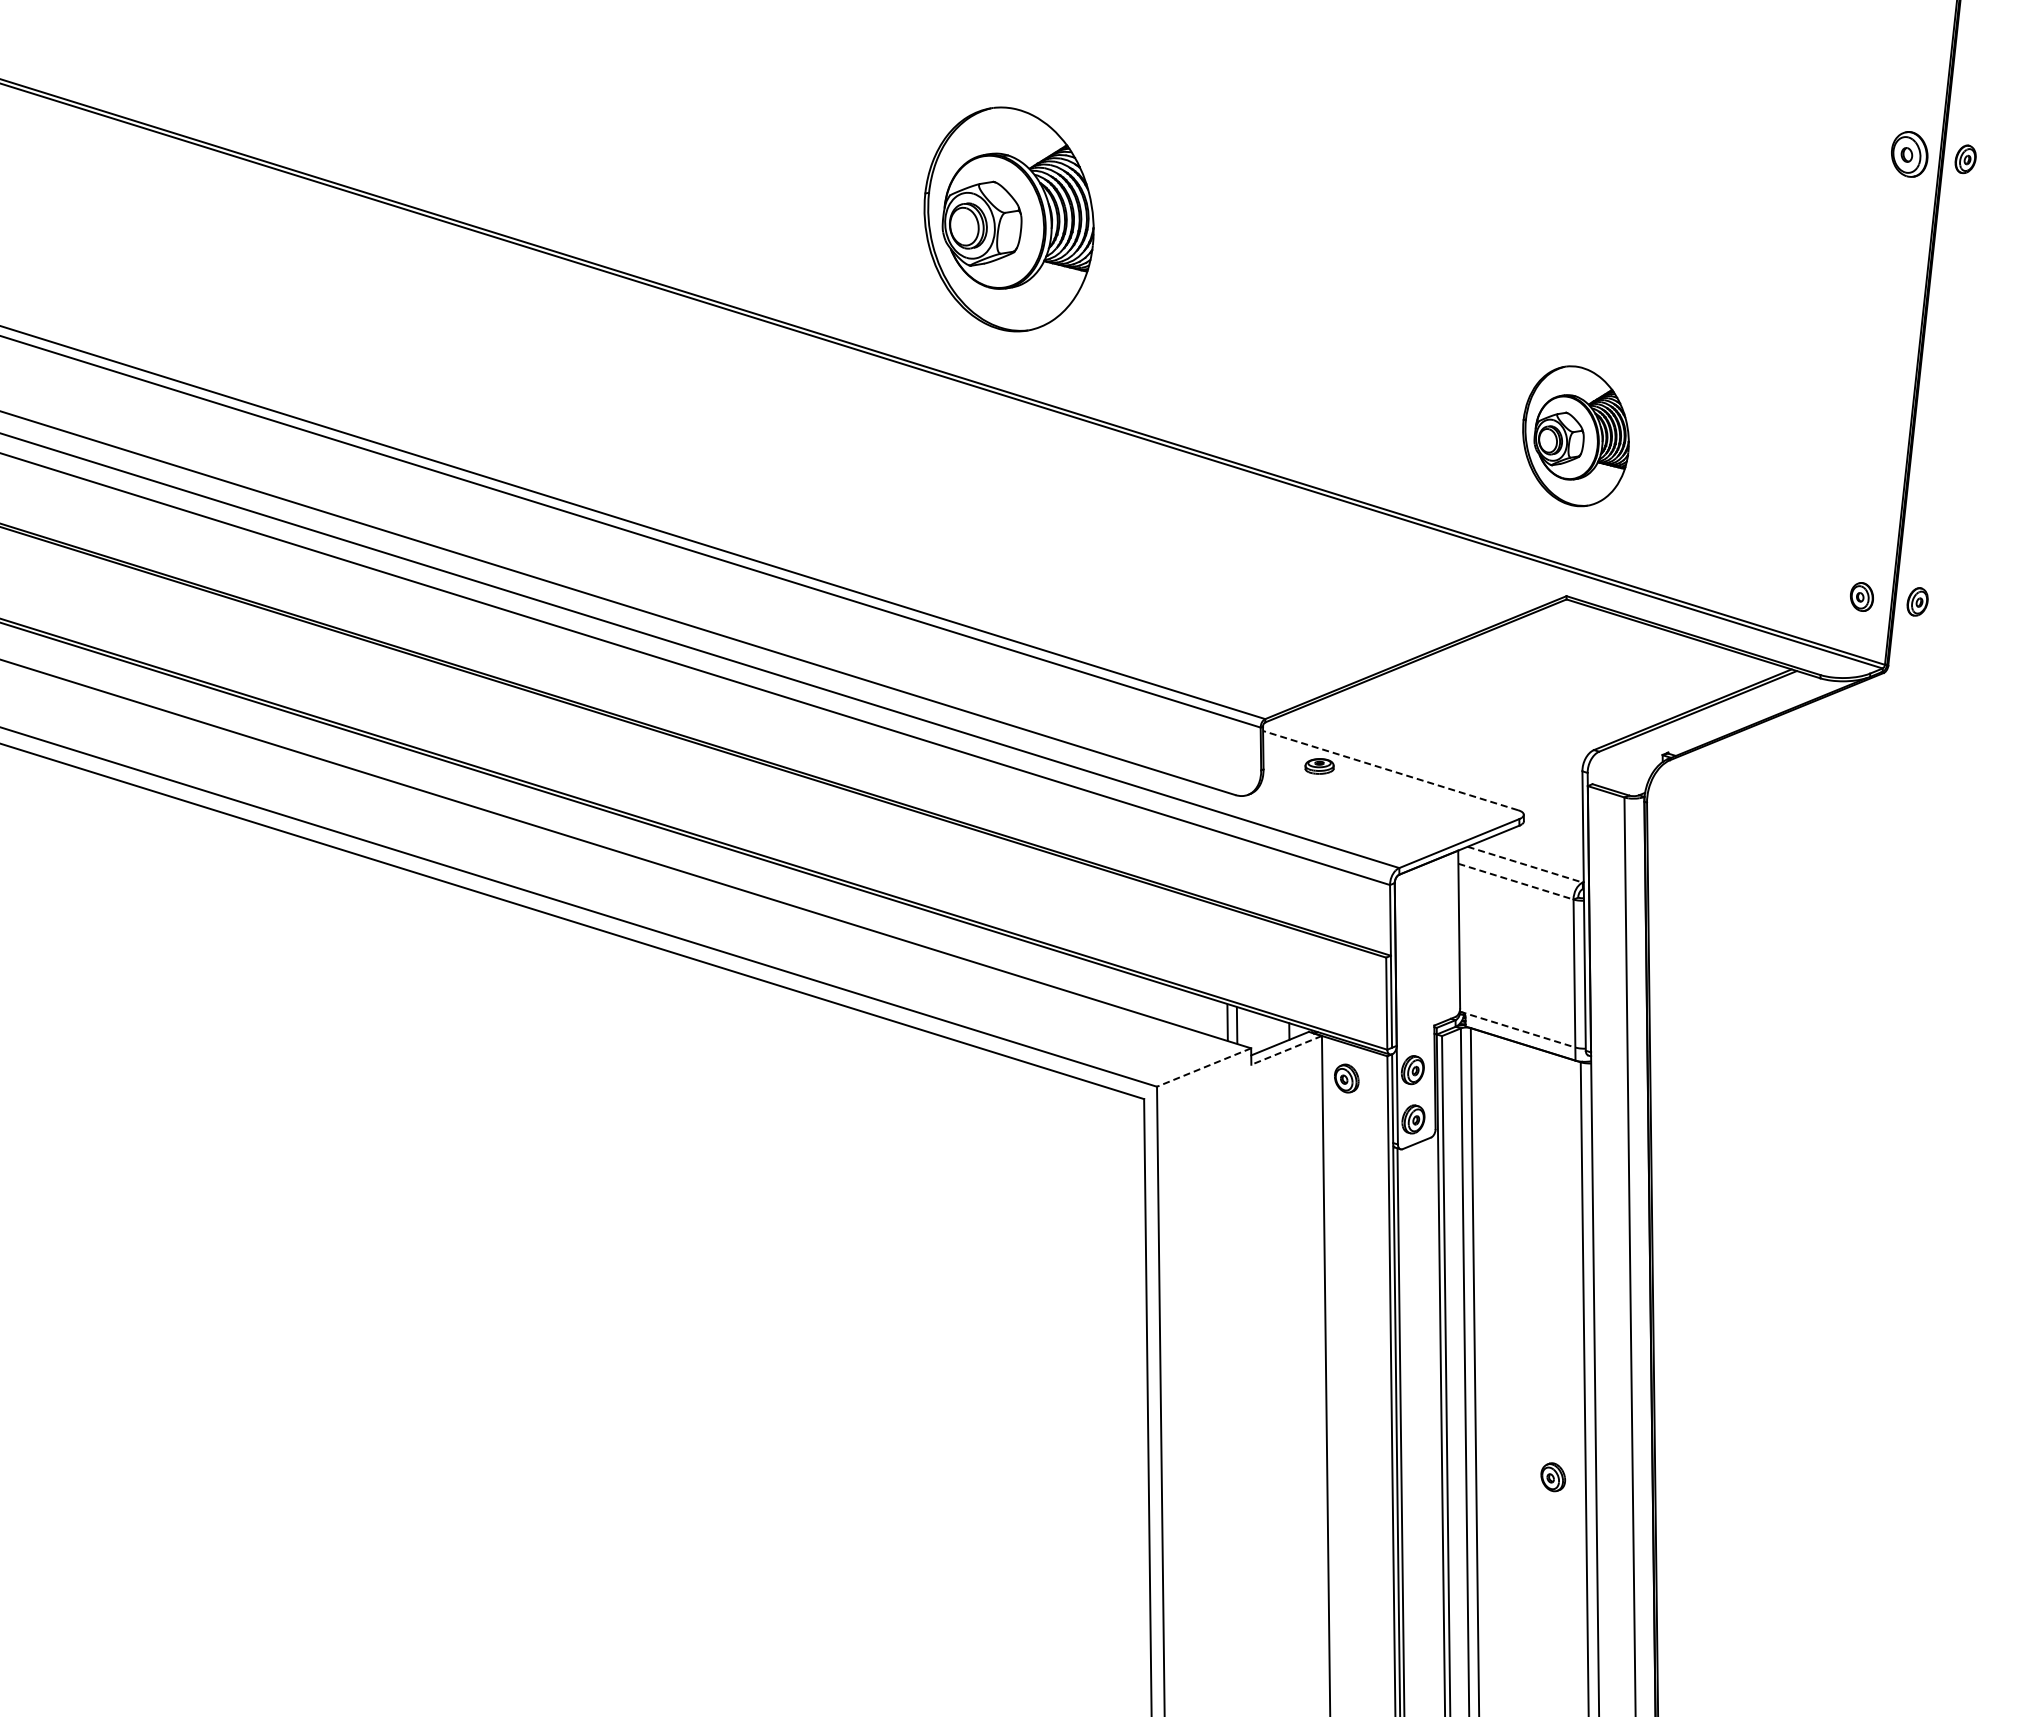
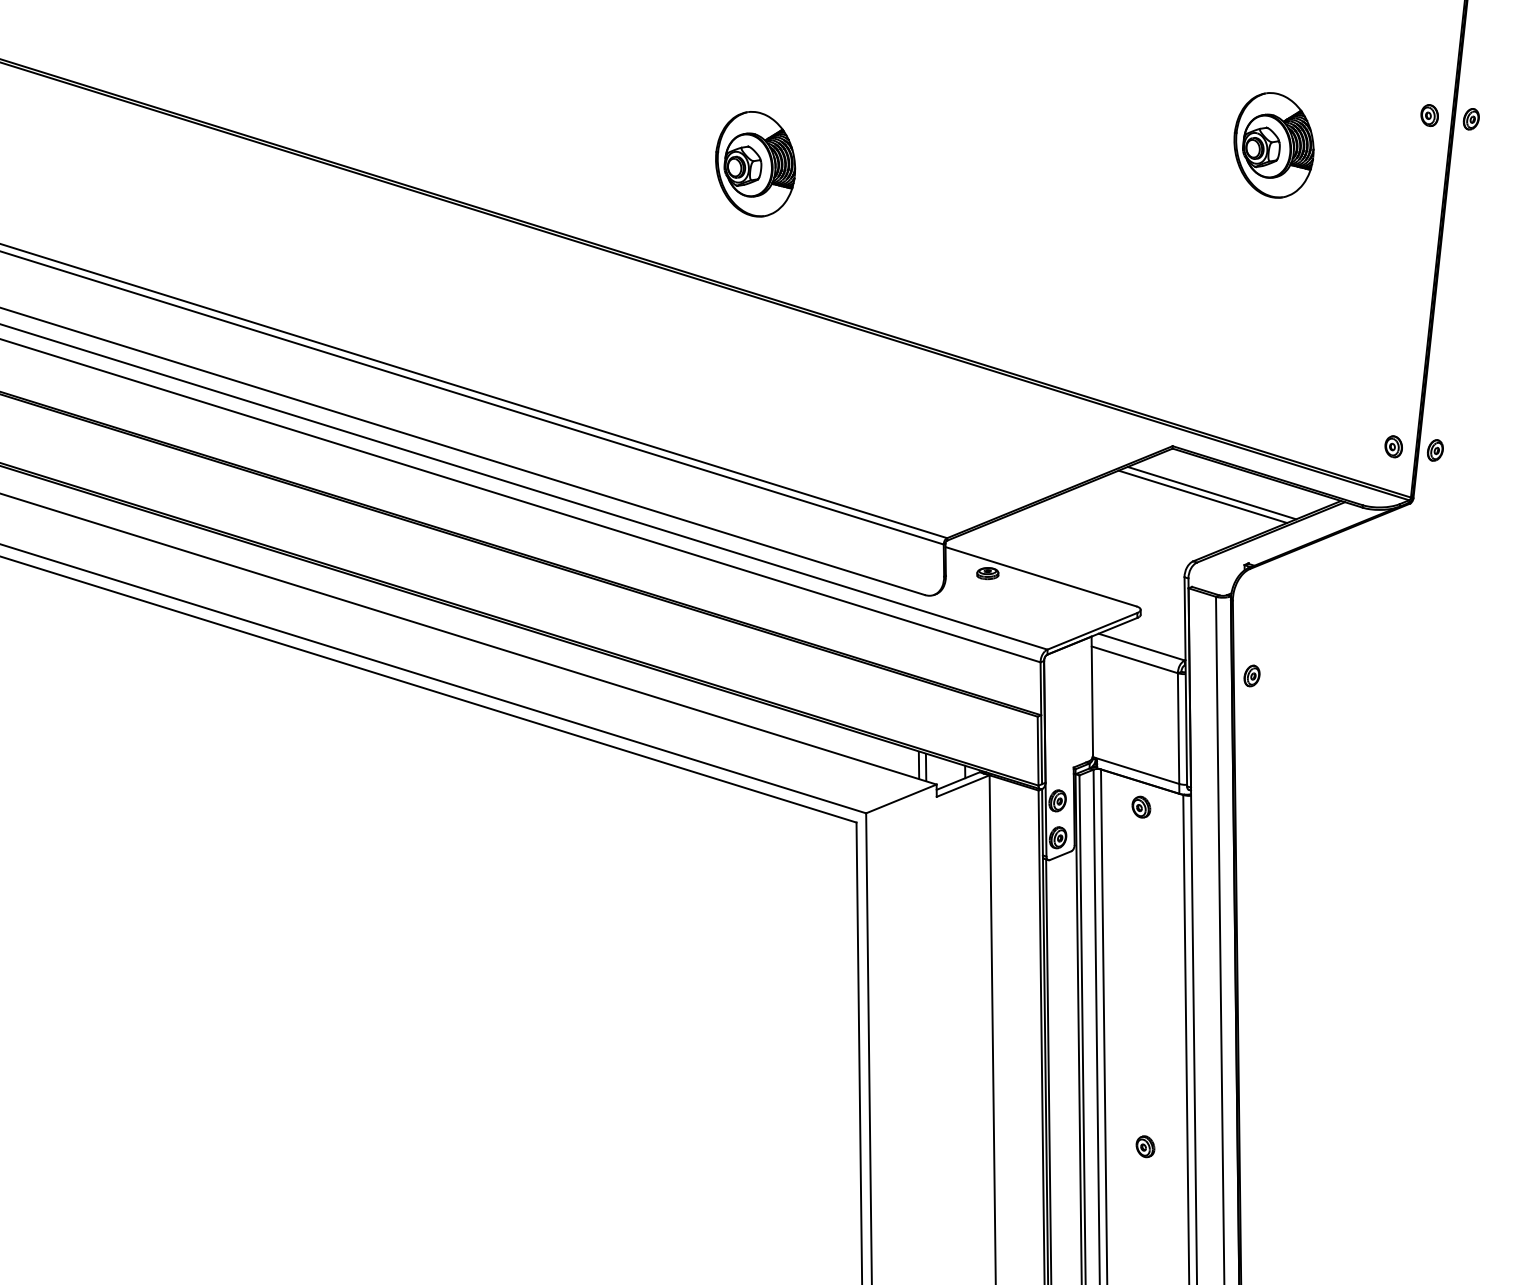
part: (1910, 154) -> (1430, 115), size x0.62
part: (1009, 219) -> (755, 164), size x0.62
part: (1575, 436) -> (1273, 145), moved
line: (1618, 658) -> (1211, 492), added
line: (1606, 663) -> (1202, 496), added
line: (1390, 770) -> (1040, 576), dashed -> solid
line: (1525, 864) -> (1141, 646), dashed -> solid
line: (1516, 881) -> (1135, 659), dashed -> solid
part: (1672, 902) -> (1251, 675), added
line: (1517, 1029) -> (1135, 770), dashed -> solid
line: (1286, 1050) -> (963, 786), dashed -> solid
line: (1204, 1067) -> (901, 798), dashed -> solid
part: (1346, 1078) -> (1141, 807), moved
part: (1552, 1477) -> (1144, 1146), moved

